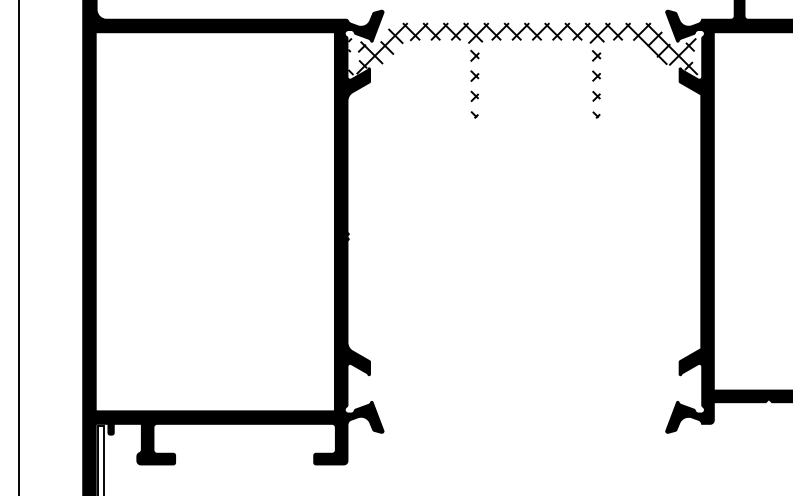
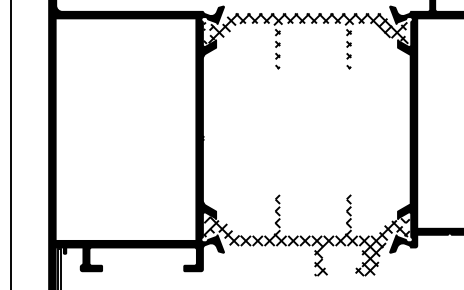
hatch: (523, 402) -> (306, 235), added

